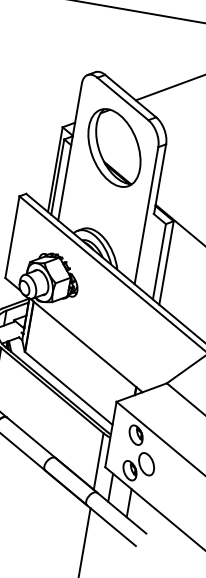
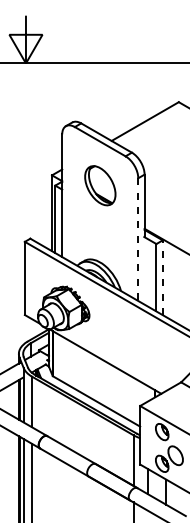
part: (114, 147) -> (100, 185), size x0.6
line: (146, 216) -> (138, 240), solid -> dashed
line: (166, 262) -> (162, 277), solid -> dashed

